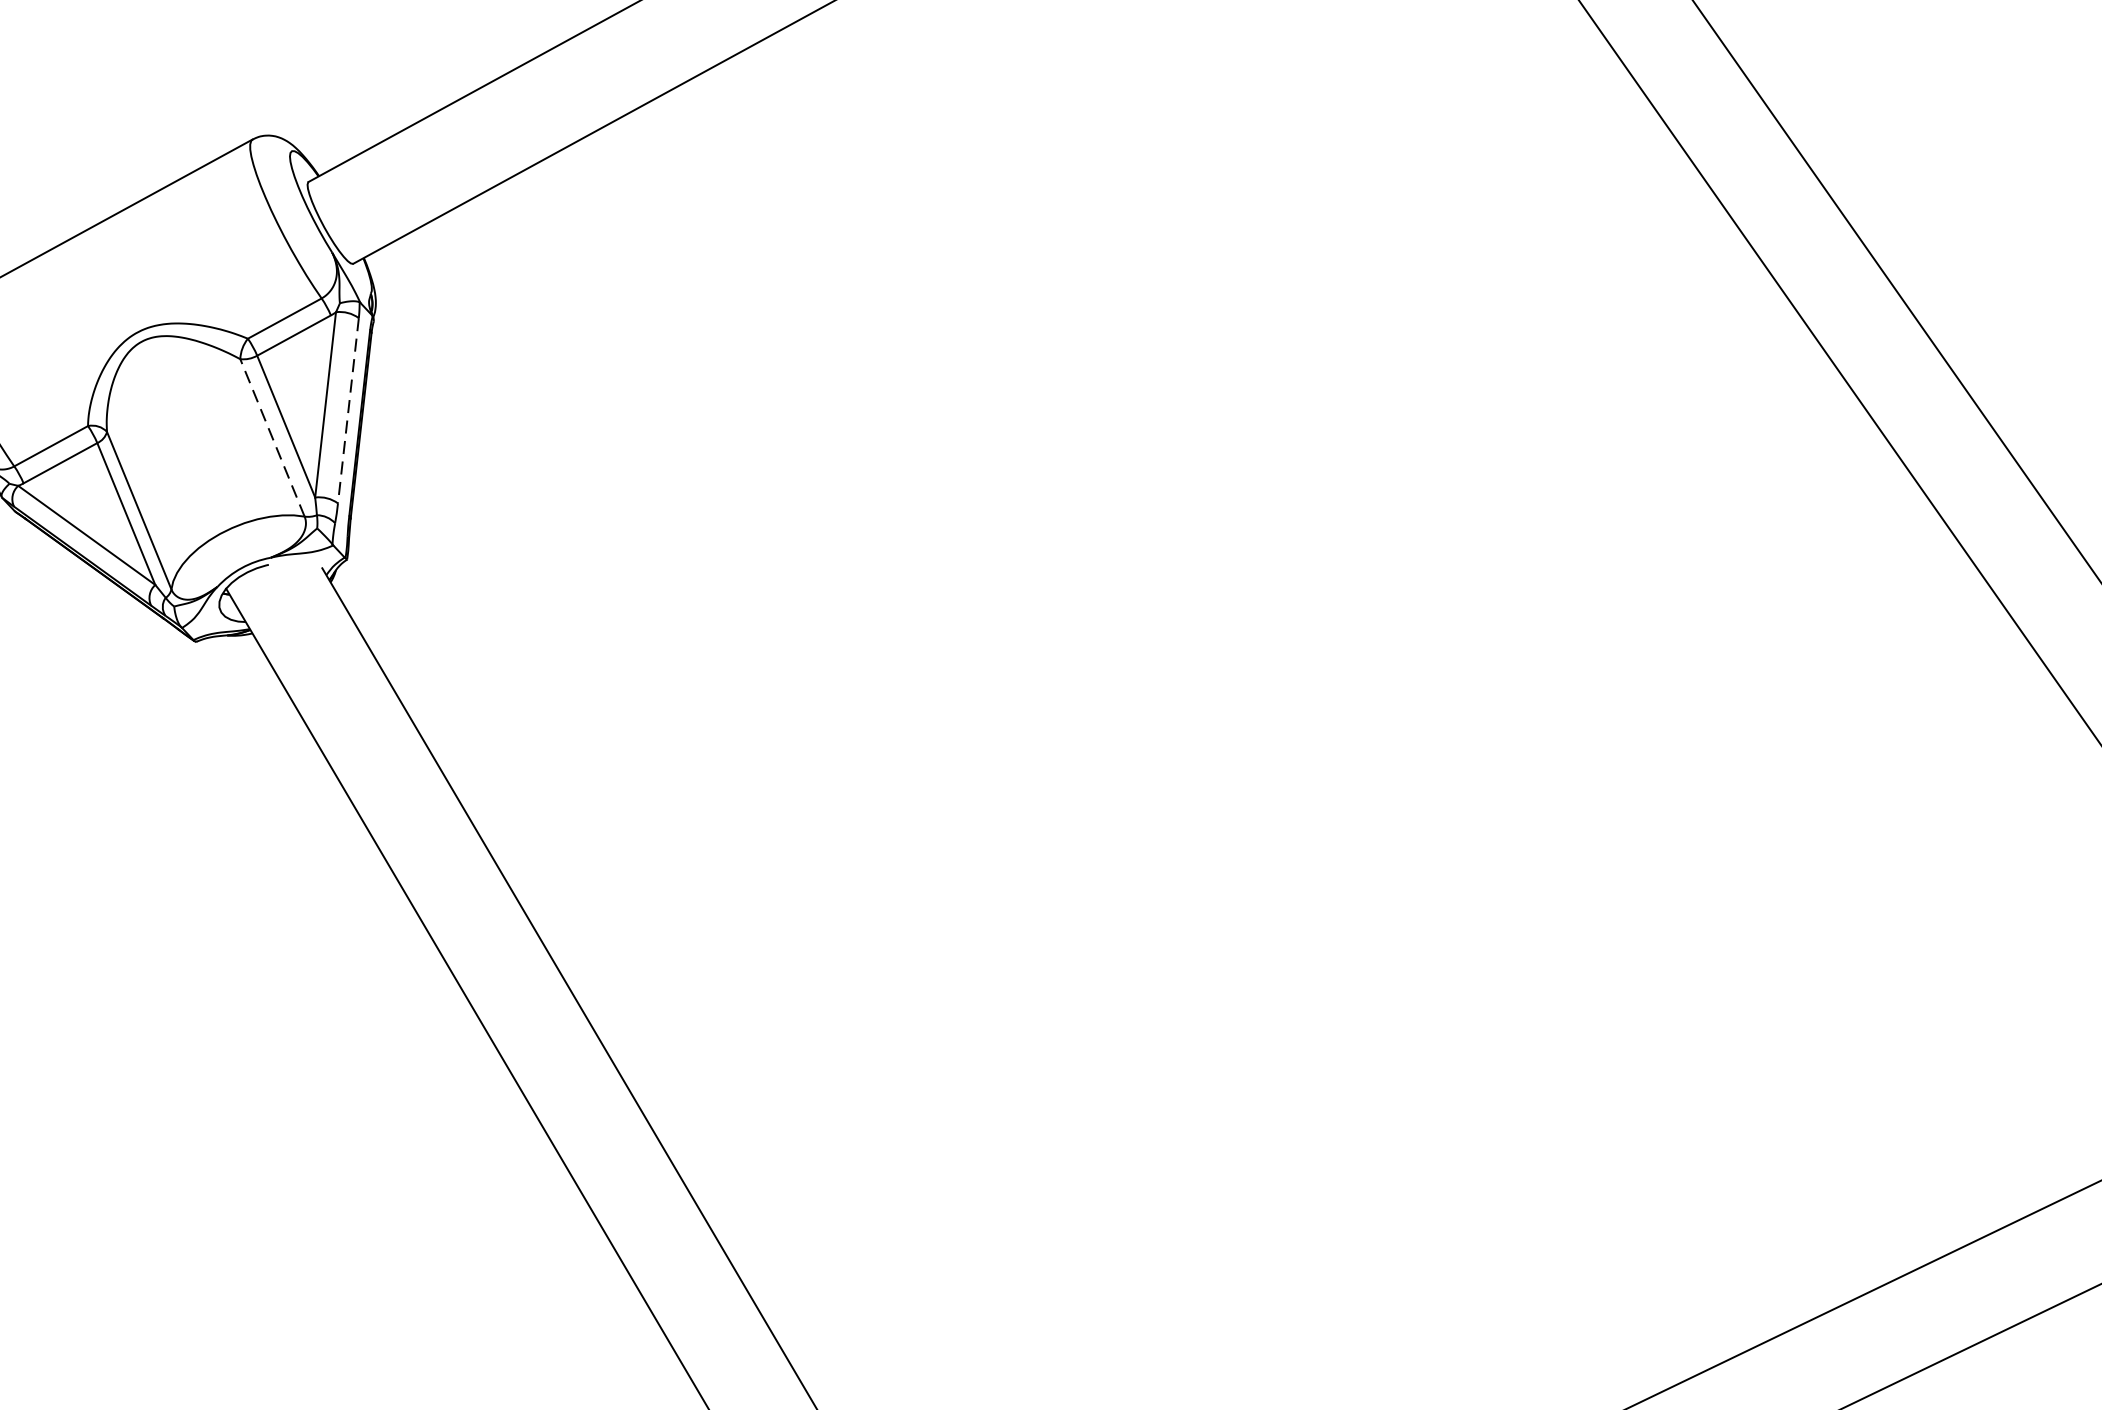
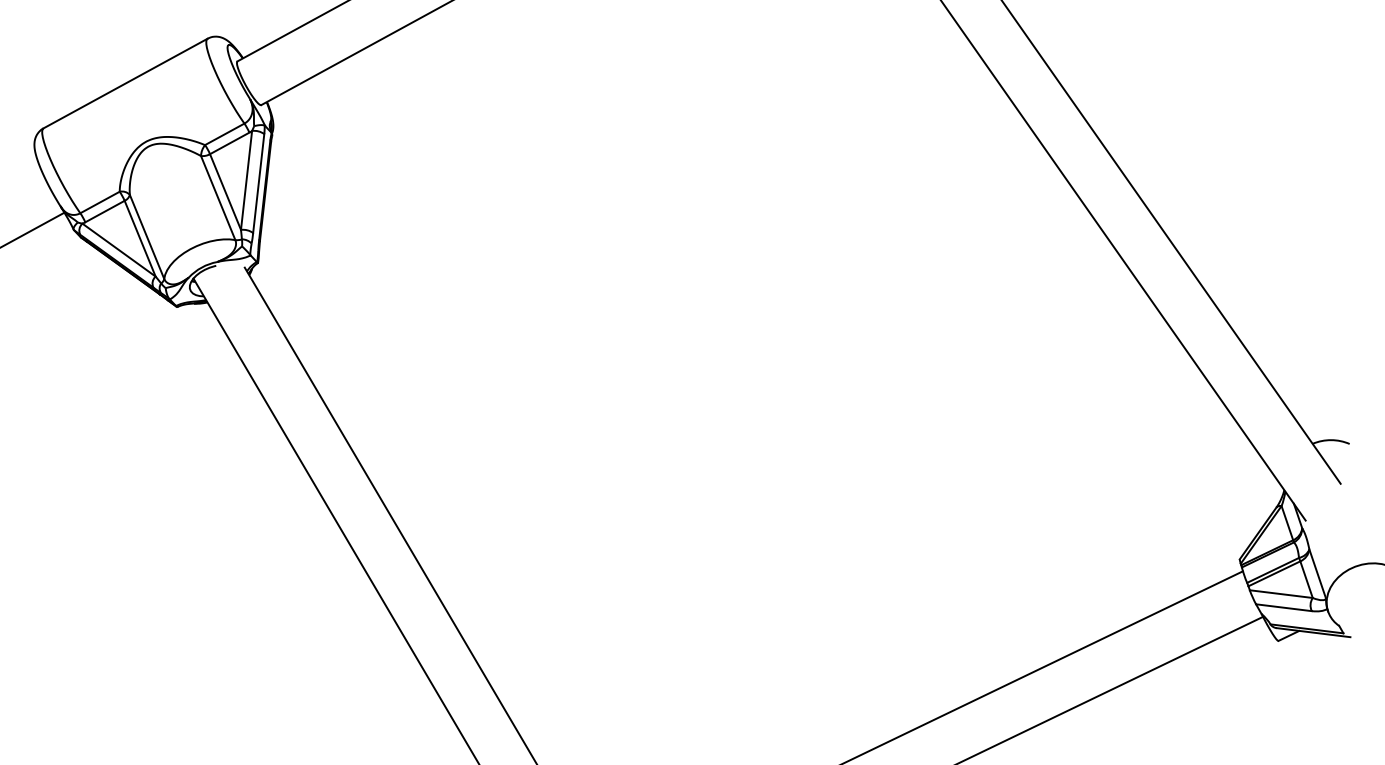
line: (347, 410) -> (258, 183), dashed -> solid
line: (273, 436) -> (218, 197), dashed -> solid

